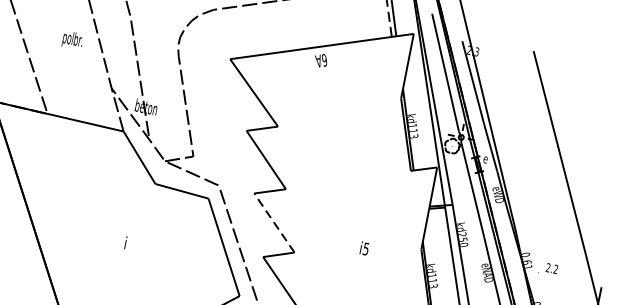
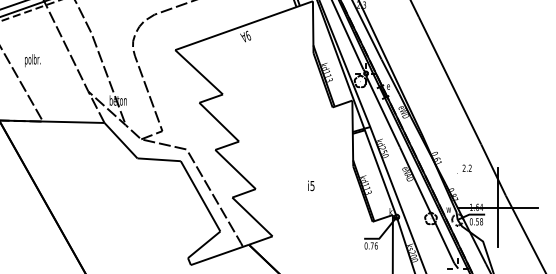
text: (72, 39) -> (32, 60), moved
text: (324, 59) -> (248, 35), 6A -> 9A
line: (274, 222) -> (235, 169), dashed -> solid
text: (364, 248) -> (311, 185), moved
text: (548, 268) -> (464, 168), moved

